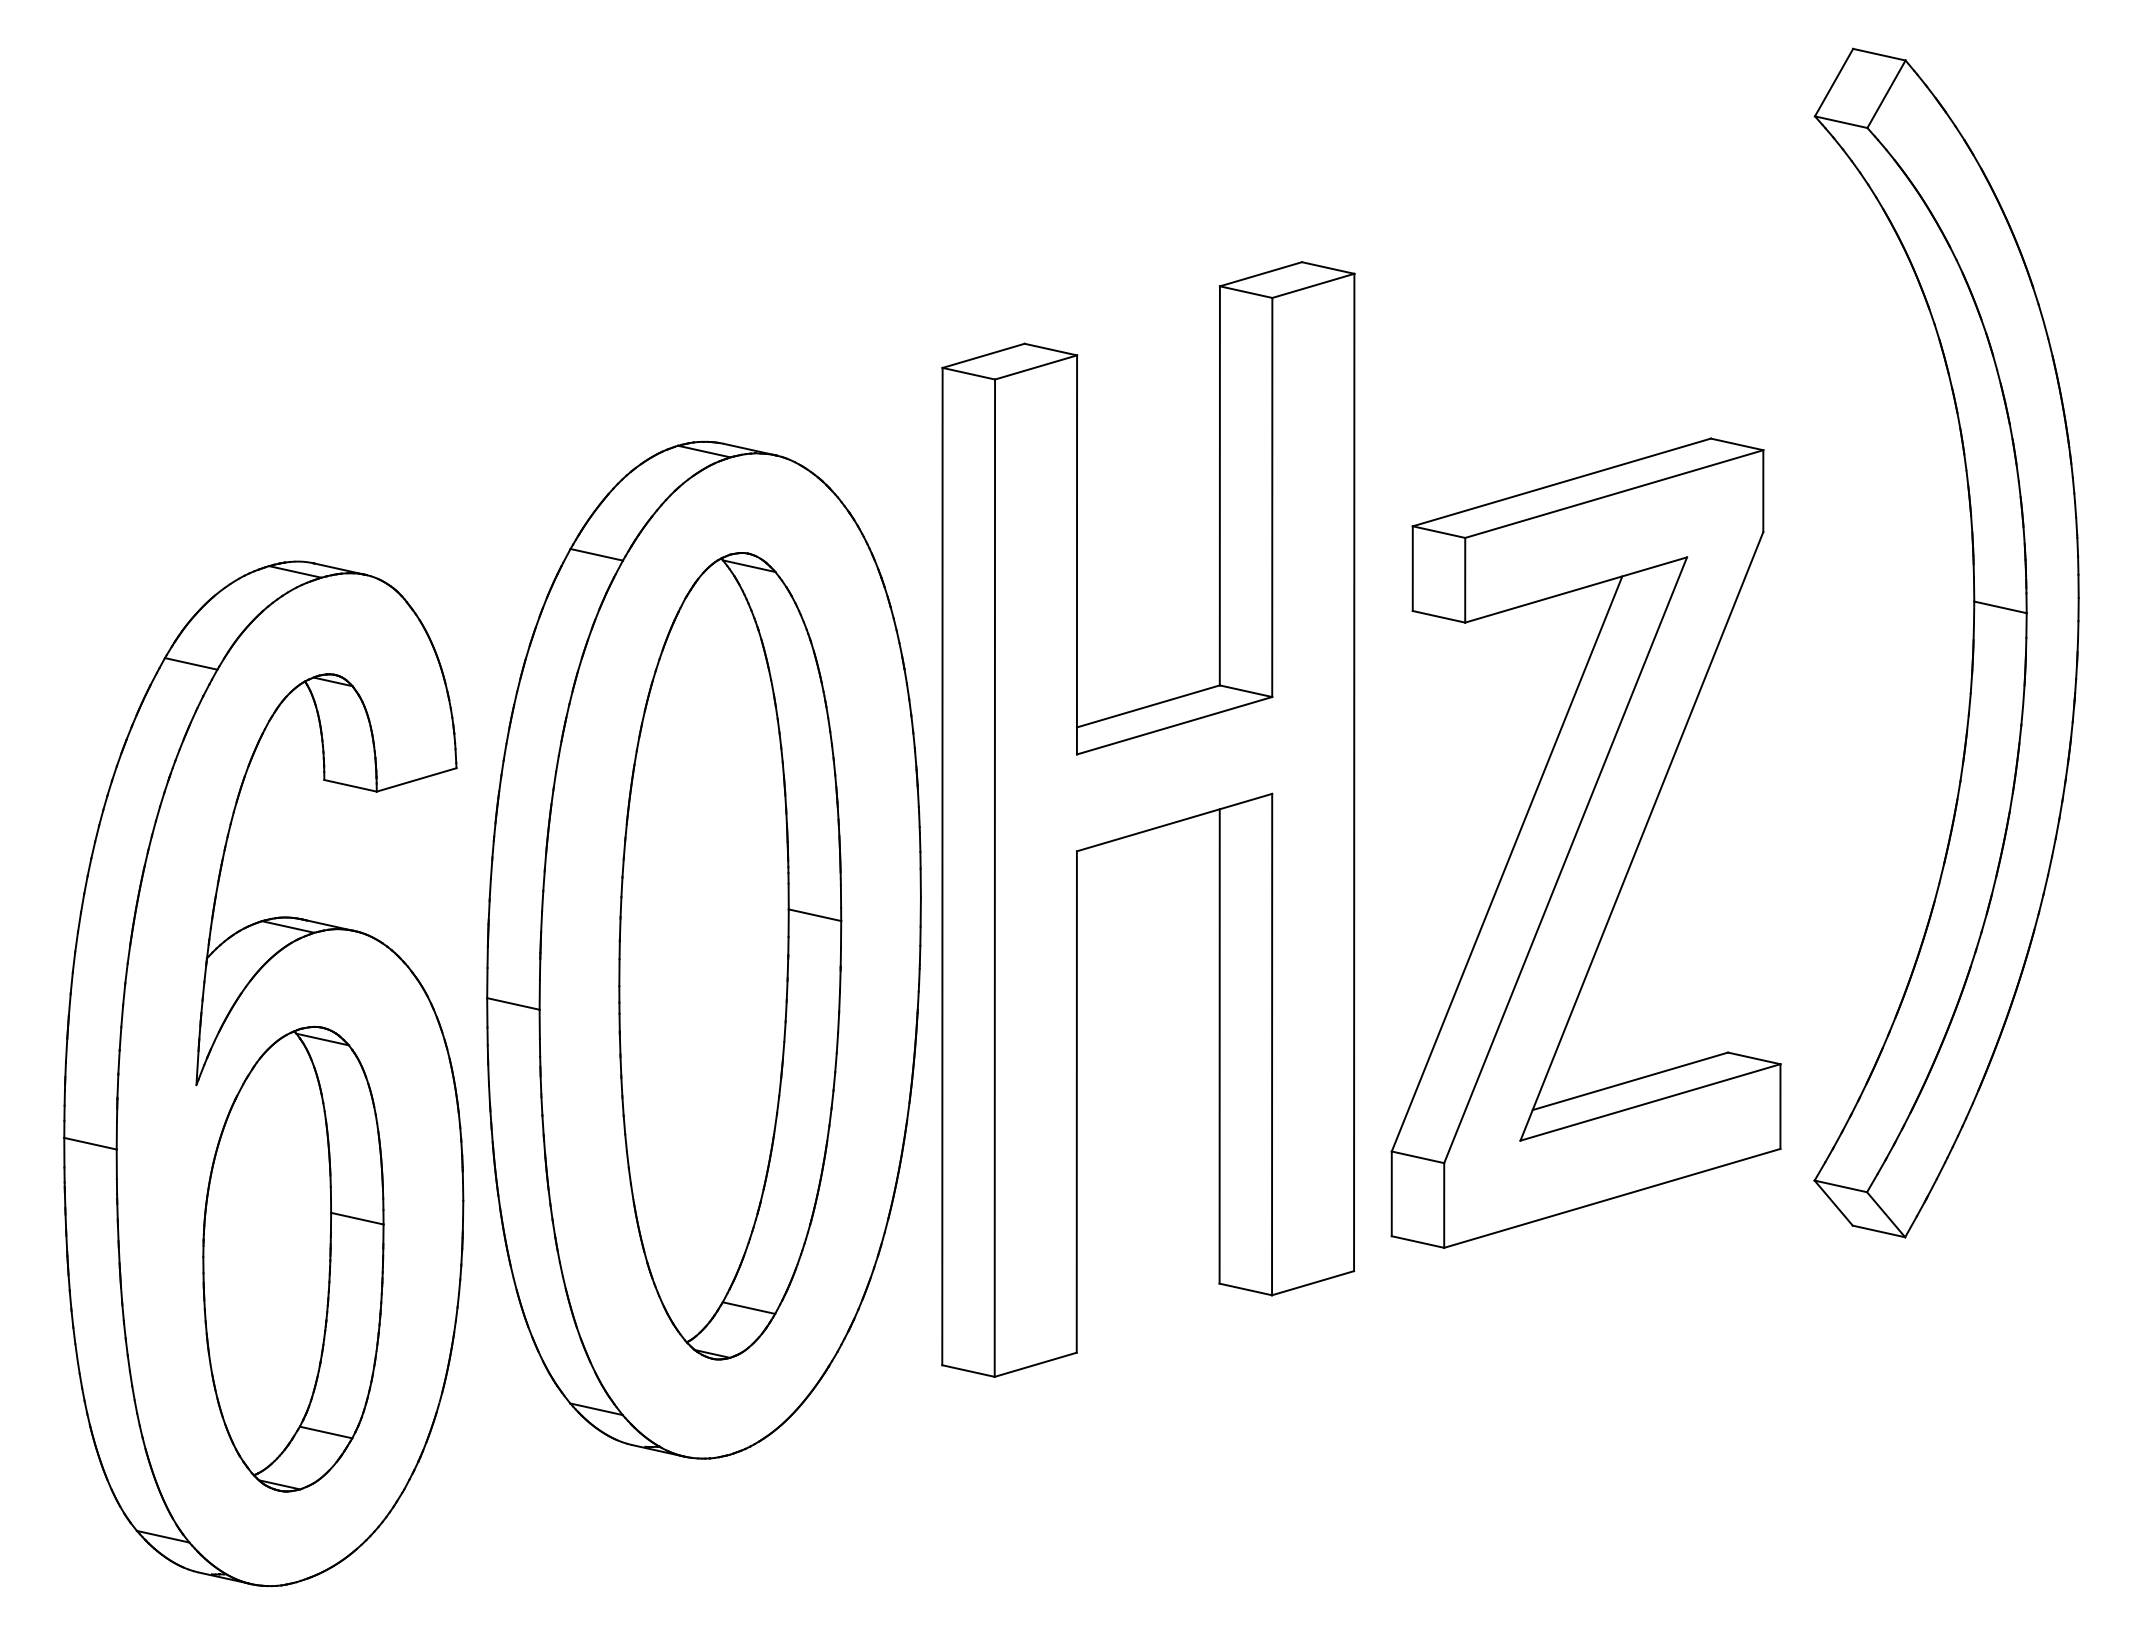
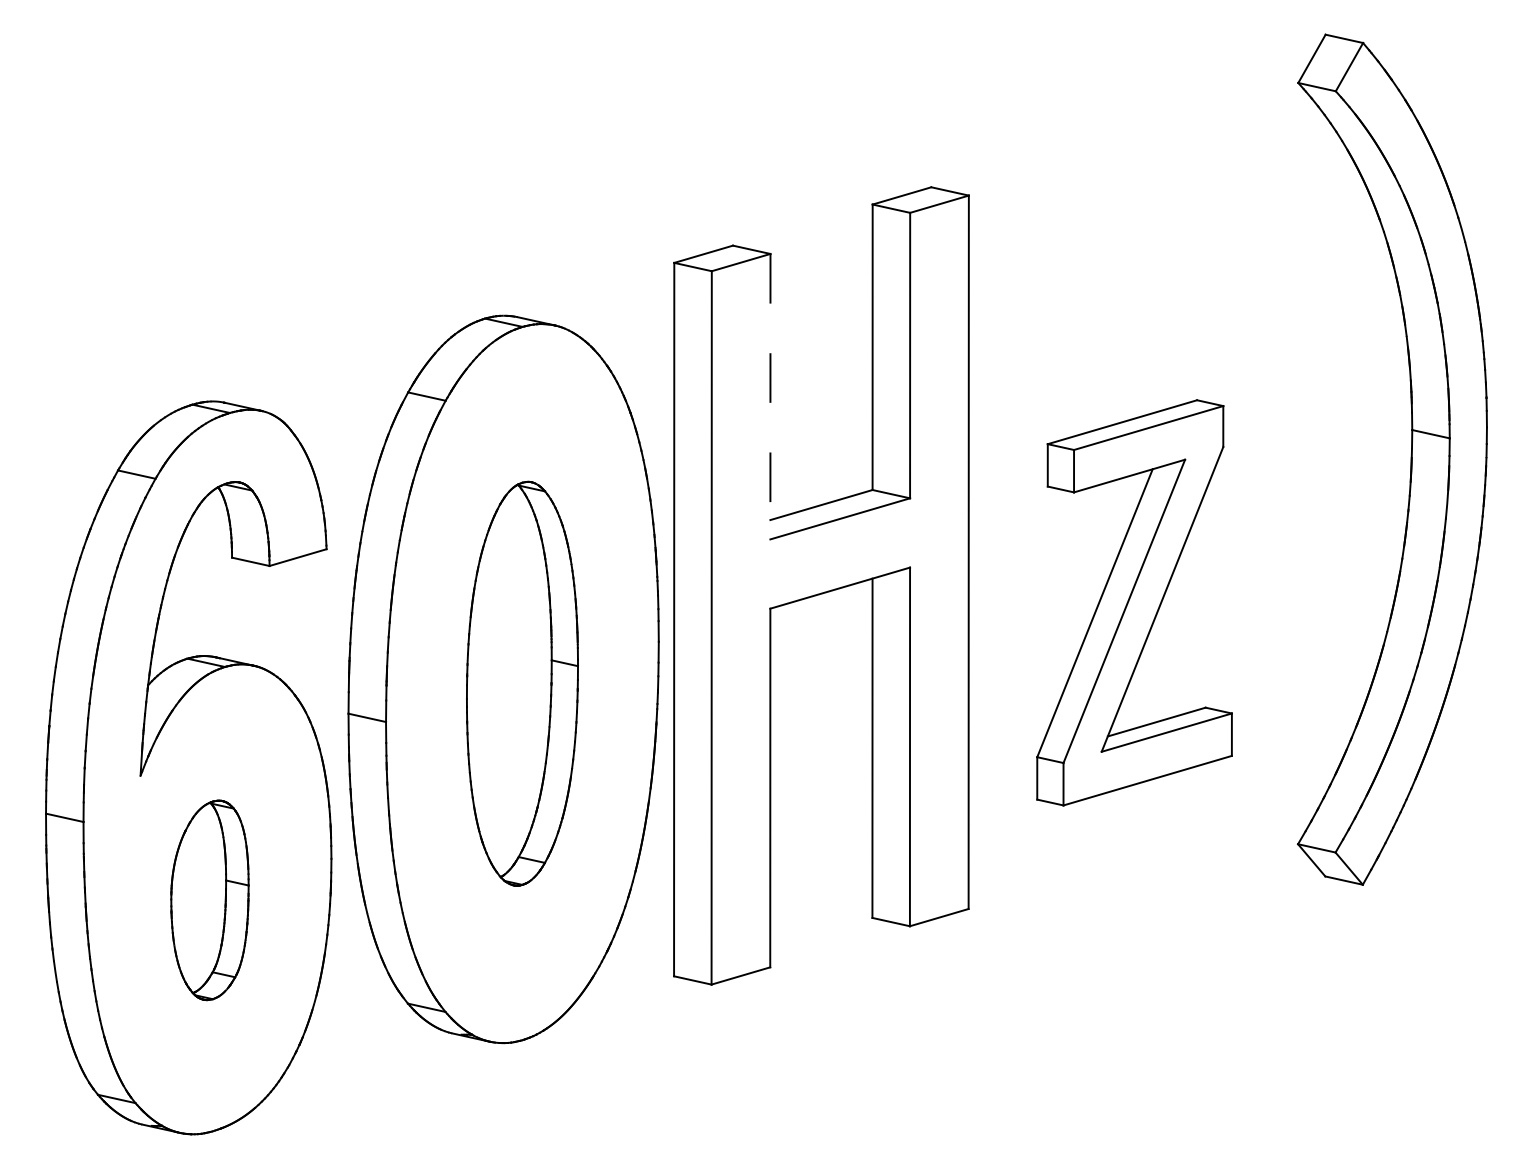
line: (1077, 554) -> (770, 396), solid -> dashed
part: (1585, 842) -> (1134, 602), size x0.7
part: (730, 956) -> (522, 683), size x0.7
part: (293, 1258) -> (209, 899), size x0.6

